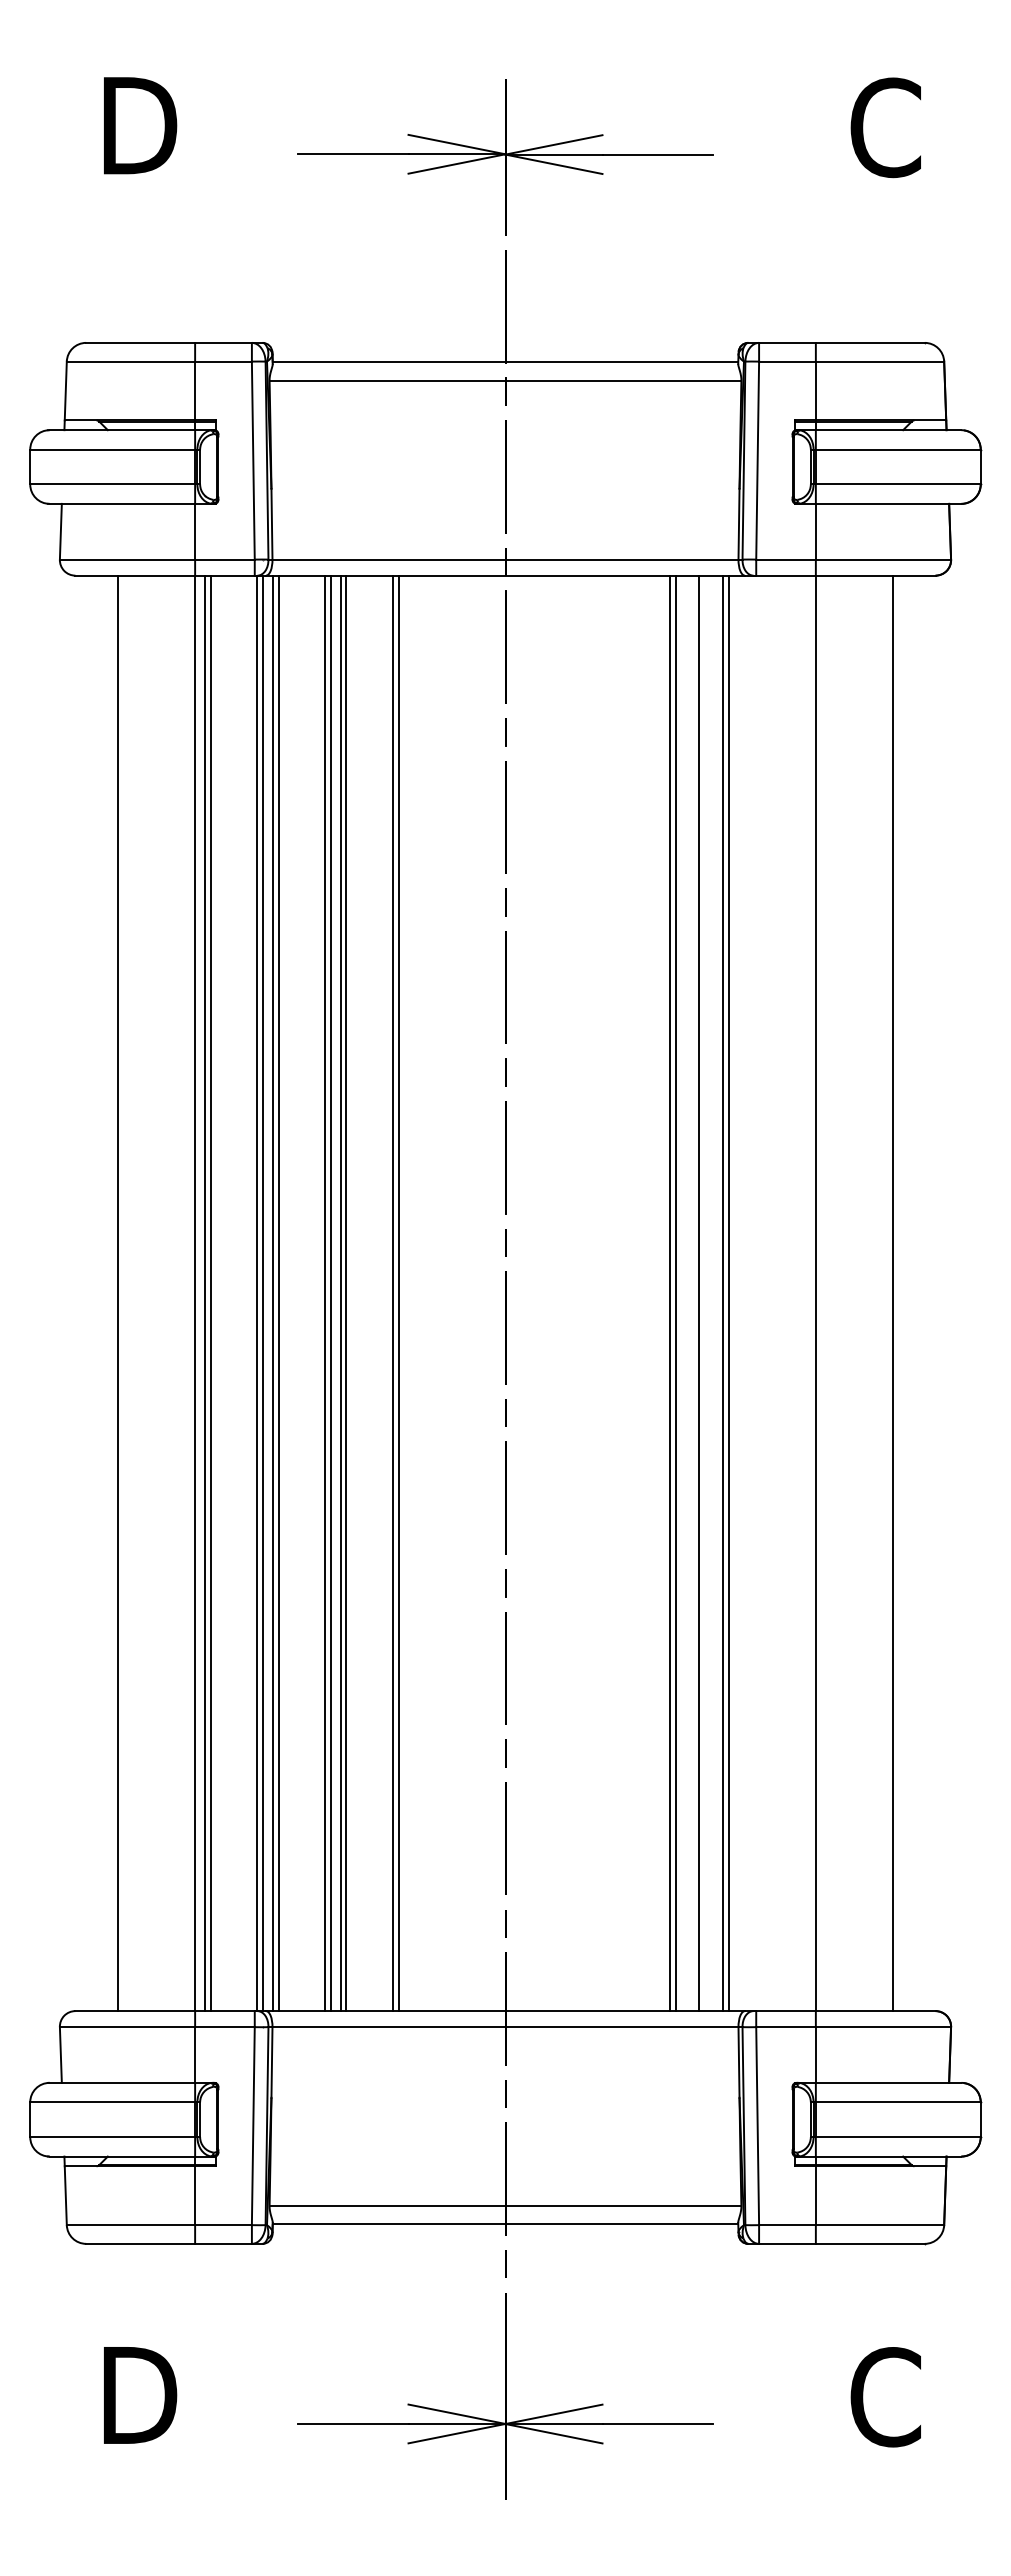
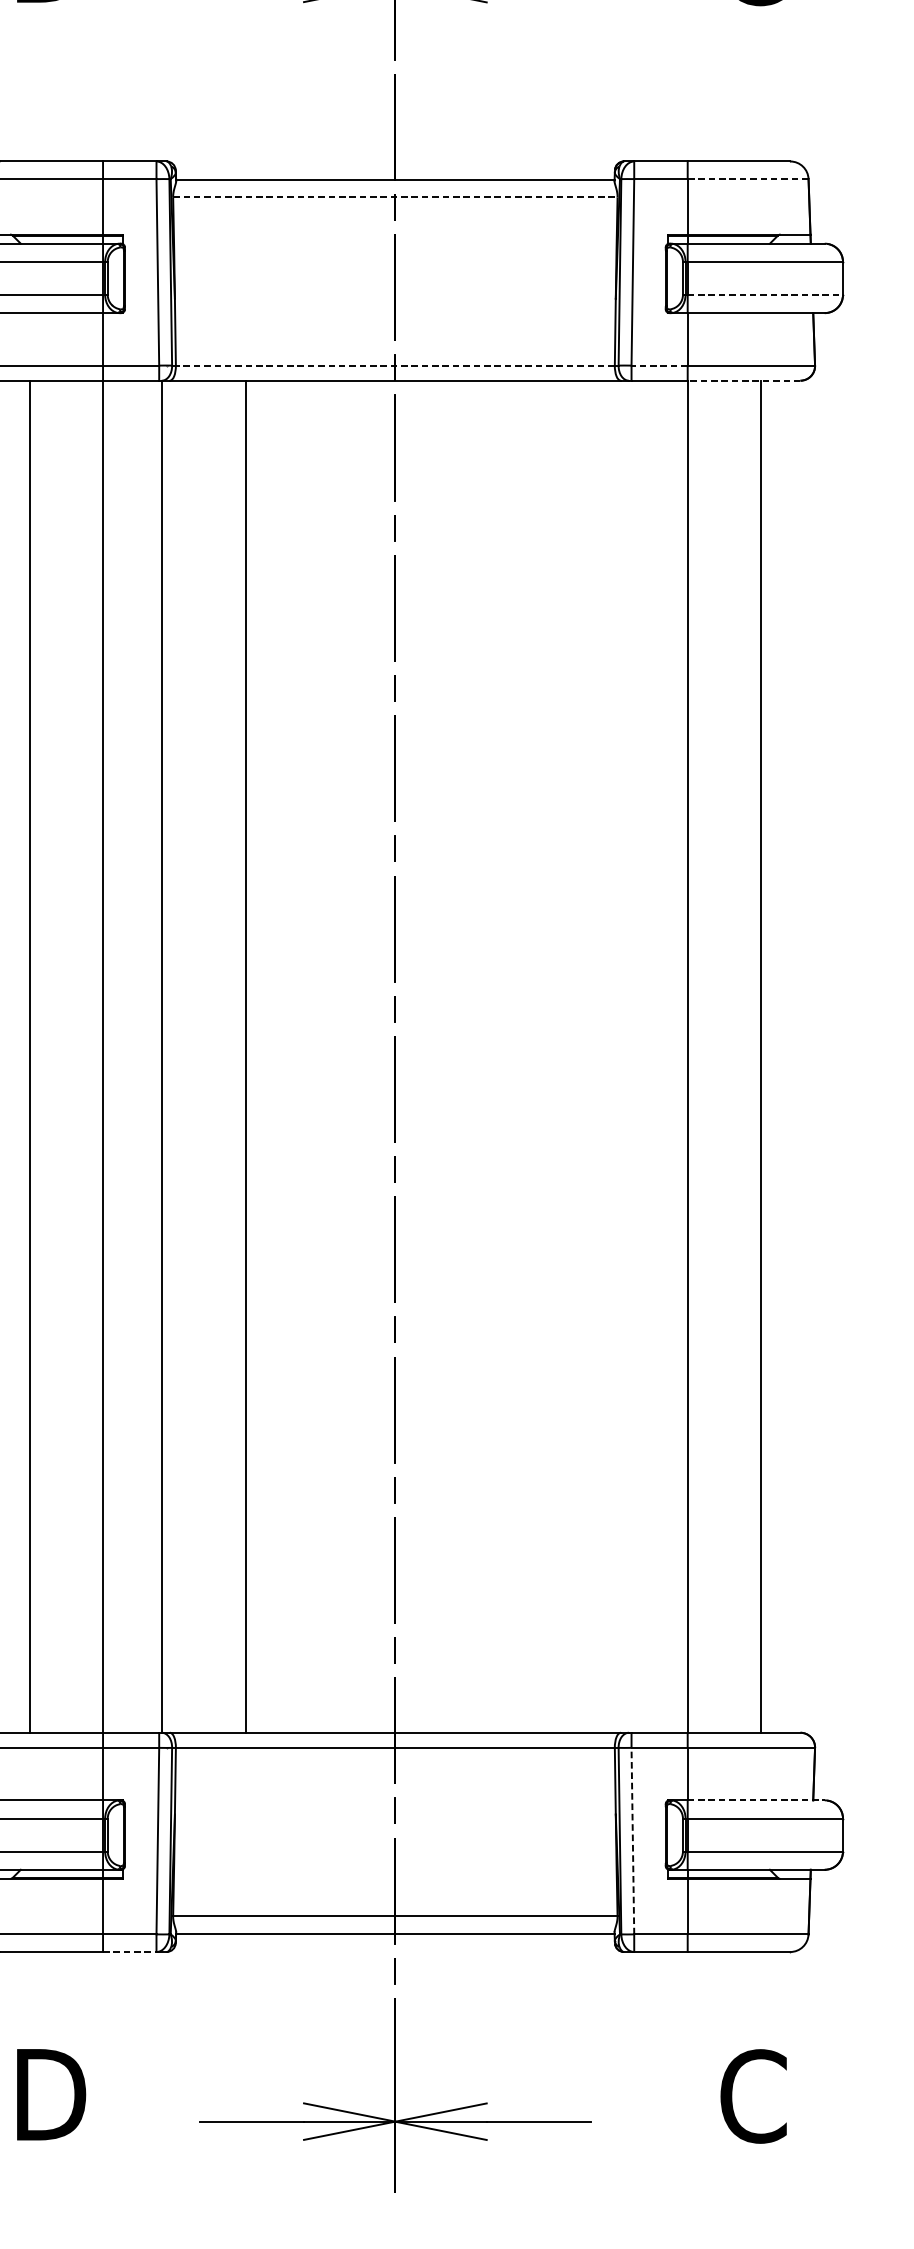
line: (879, 361) -> (747, 179), solid -> dashed
line: (505, 381) -> (395, 197), solid -> dashed
line: (898, 484) -> (765, 294), solid -> dashed
line: (505, 559) -> (395, 365), solid -> dashed
line: (786, 559) -> (660, 365), solid -> dashed
line: (875, 575) -> (743, 380), solid -> dashed
line: (204, 1293) -> (111, 1056), removed
line: (210, 1293) -> (117, 1056), removed
line: (263, 1293) -> (167, 1056), removed
line: (272, 1293) -> (175, 1056), removed
line: (278, 1293) -> (181, 1056), removed
line: (325, 1293) -> (225, 1056), removed
line: (330, 1293) -> (230, 1056), removed
line: (340, 1293) -> (239, 1056), removed
line: (392, 1293) -> (288, 1056), removed
line: (398, 1293) -> (294, 1056), removed
line: (670, 1293) -> (550, 1056), removed
line: (676, 1293) -> (556, 1056), removed
line: (699, 1293) -> (578, 1056), removed
line: (722, 1293) -> (599, 1056), removed
line: (728, 1293) -> (605, 1056), removed
line: (888, 2082) -> (756, 1800), solid -> dashed
line: (757, 2125) -> (632, 1840), solid -> dashed
line: (224, 2243) -> (130, 1951), solid -> dashed

